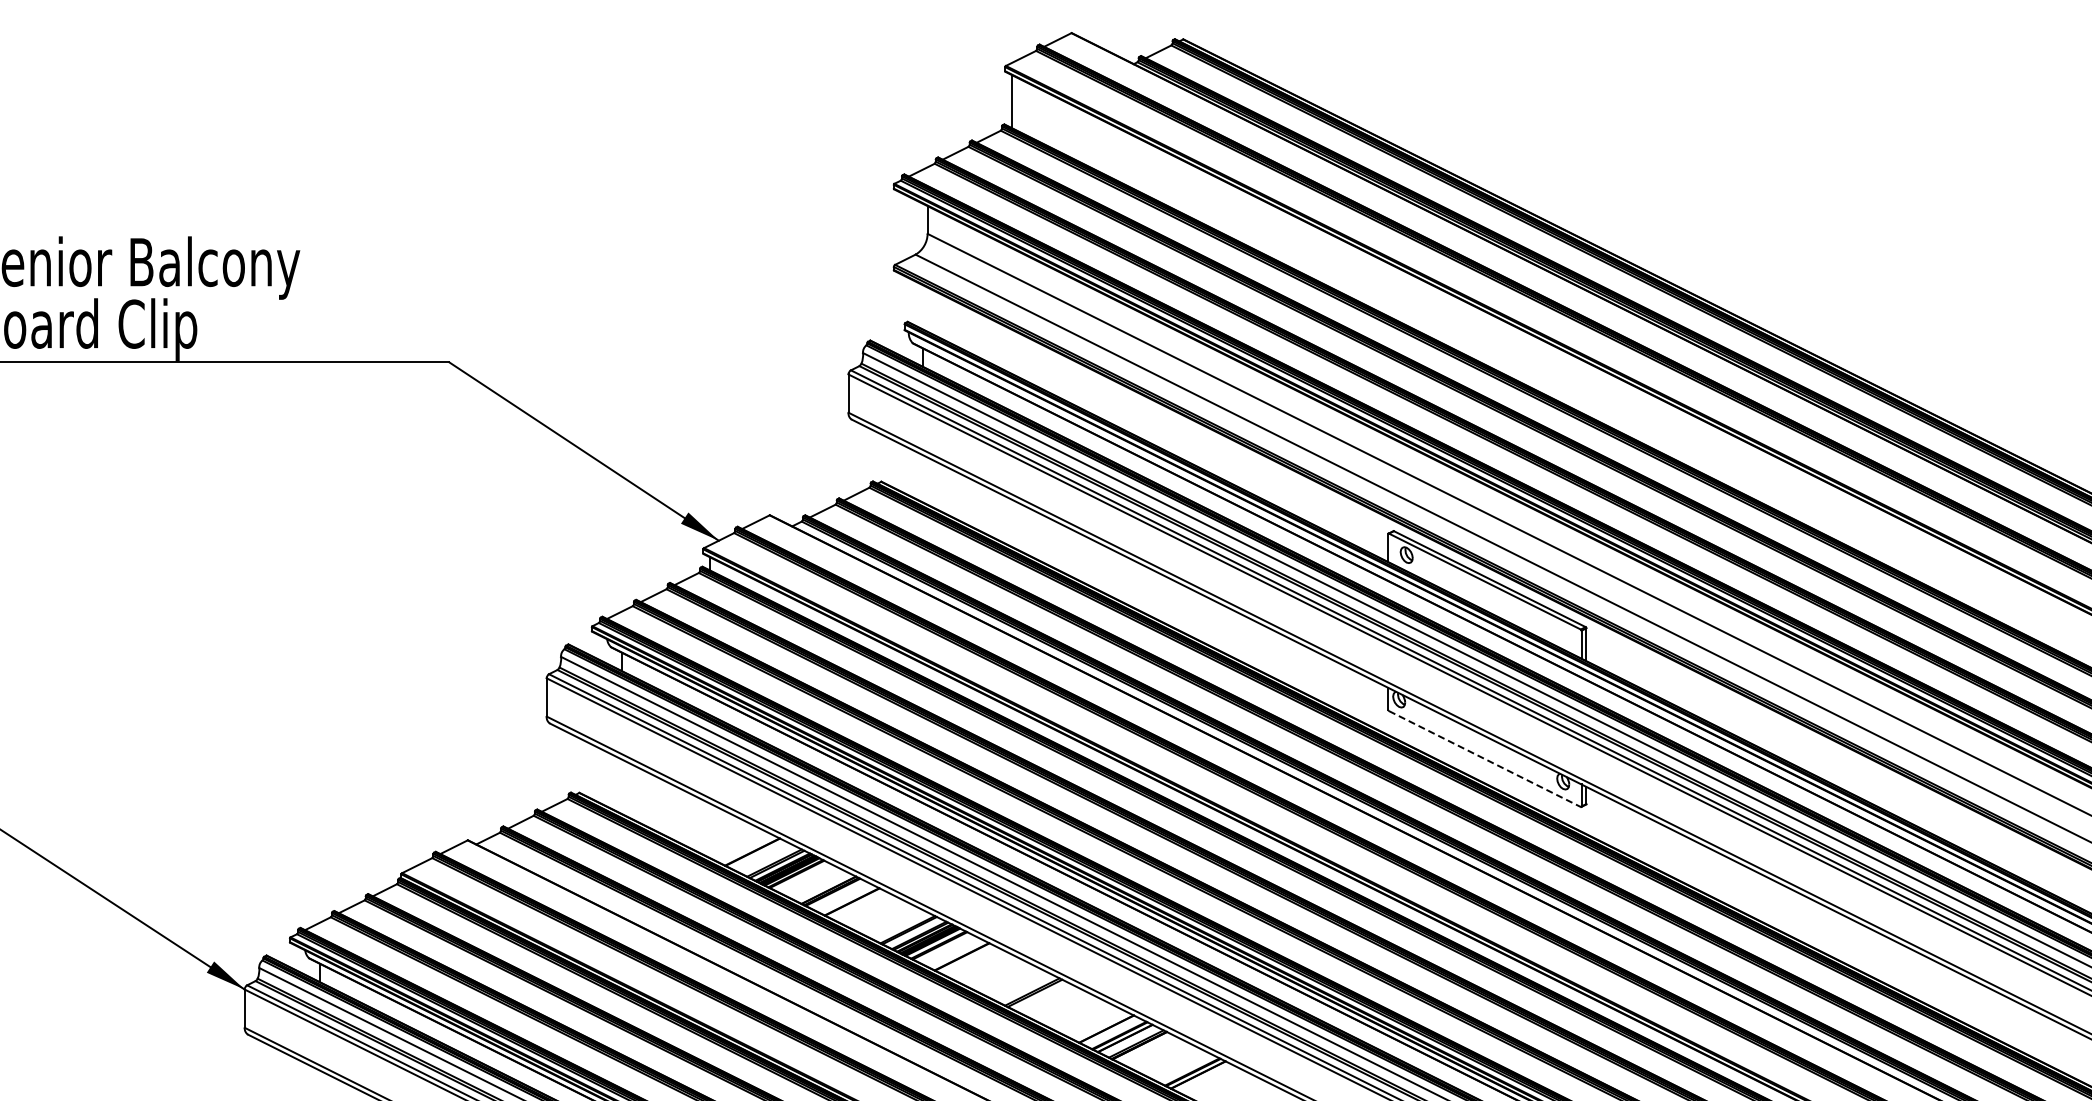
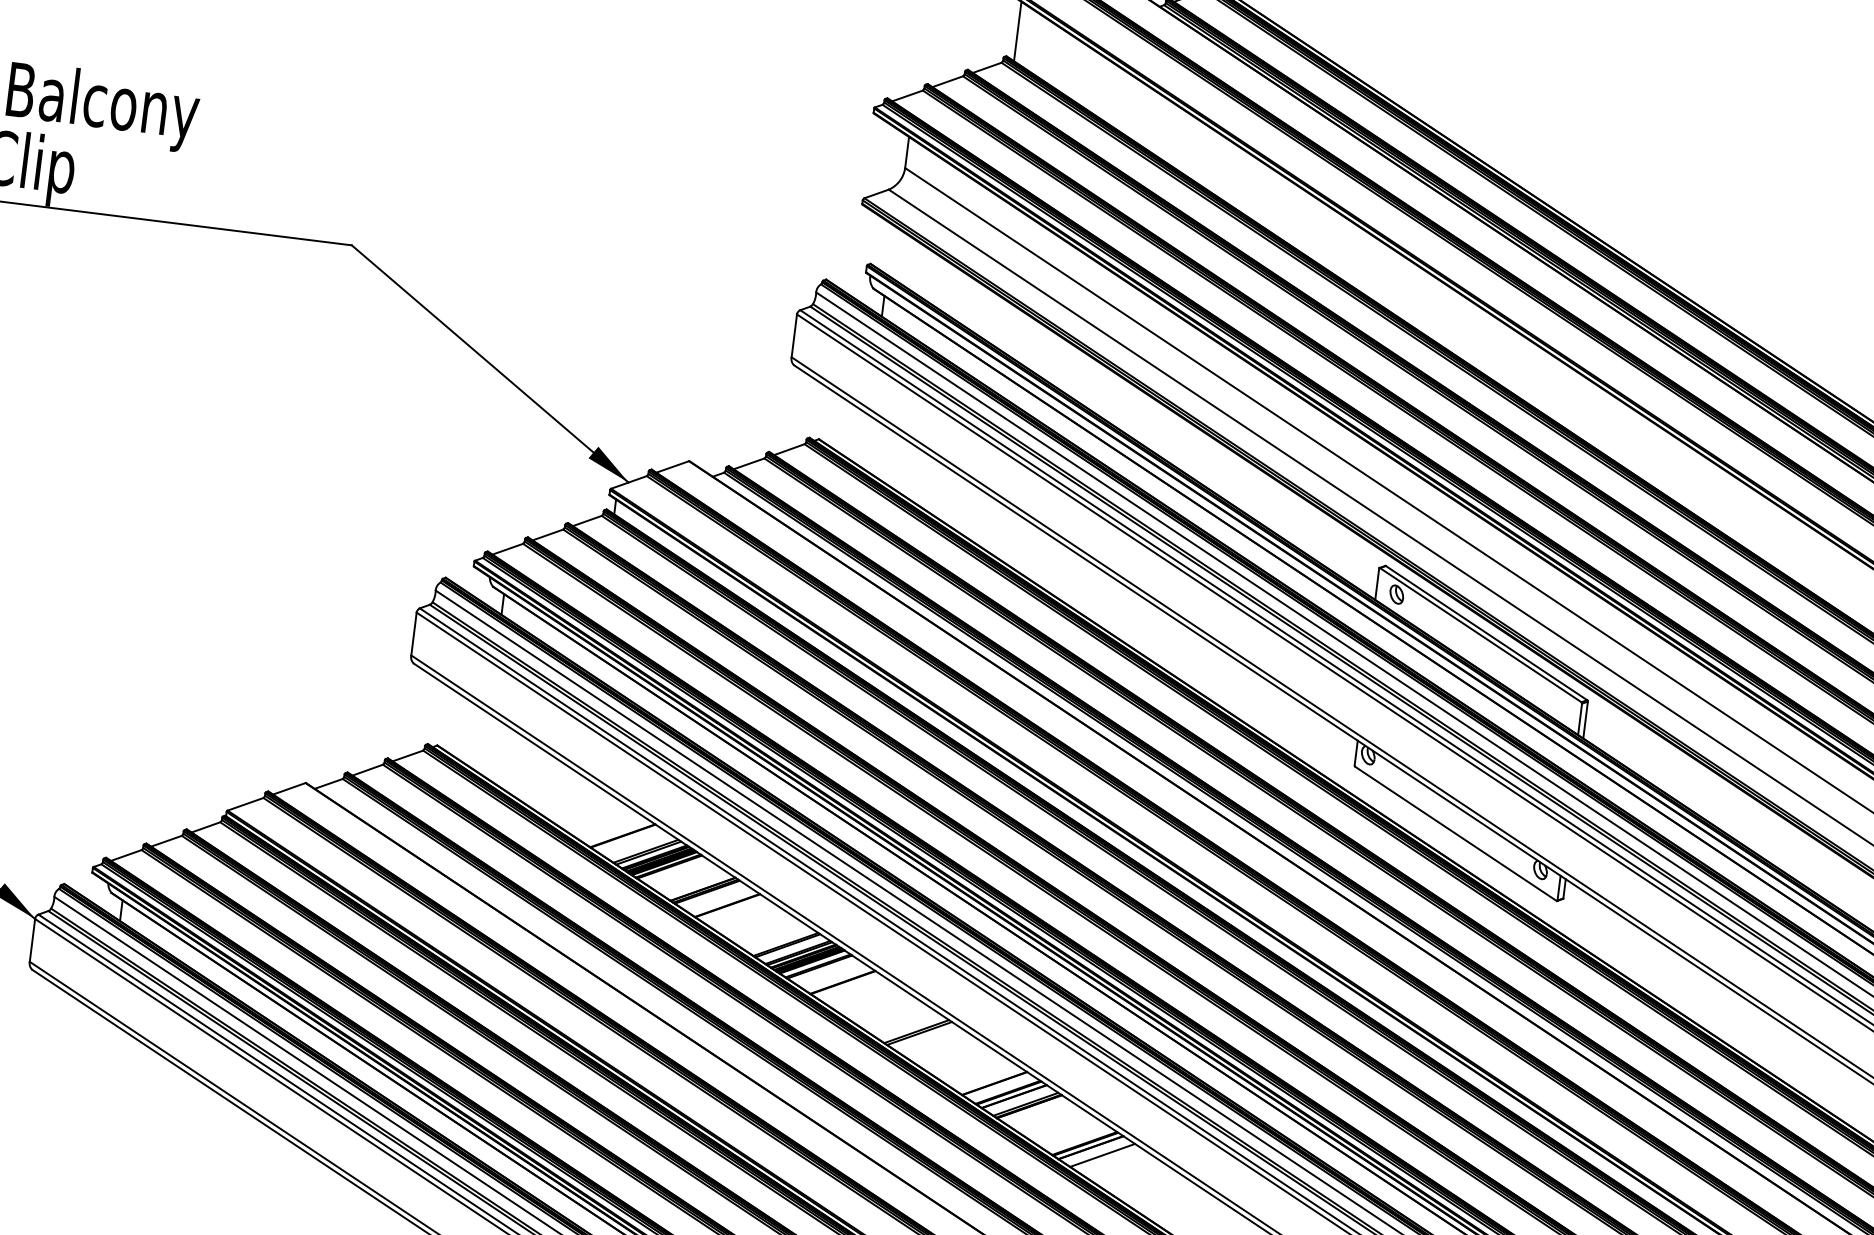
line: (1485, 759) -> (1456, 834), dashed -> solid
line: (1209, 1080) -> (1102, 1155), added

